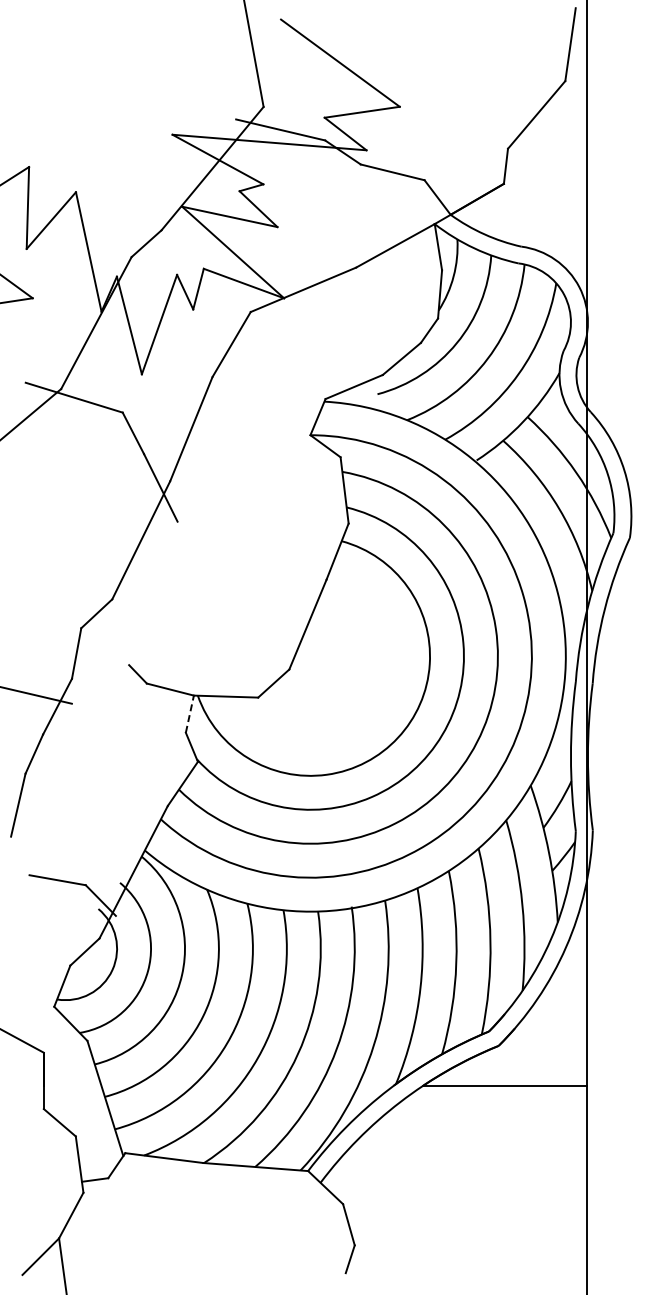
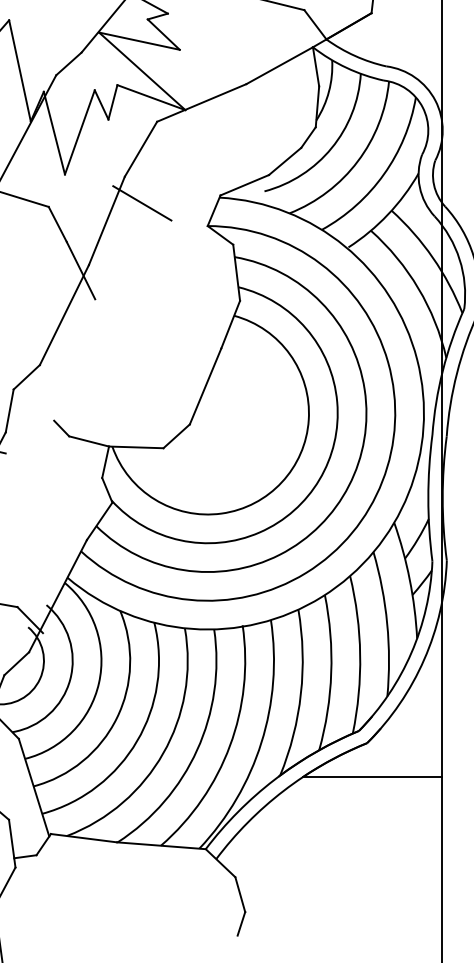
line: (232, 408) -> (141, 203), added
line: (190, 713) -> (106, 461), dashed -> solid

